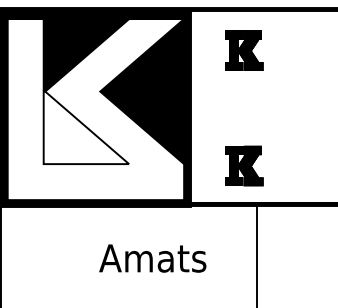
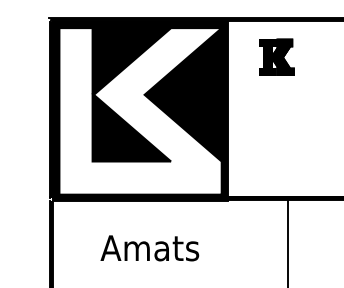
fill: (86, 127) -> (131, 127), added
part: (243, 165) -> (276, 162), removed
text: (152, 258) -> (149, 248), moved

